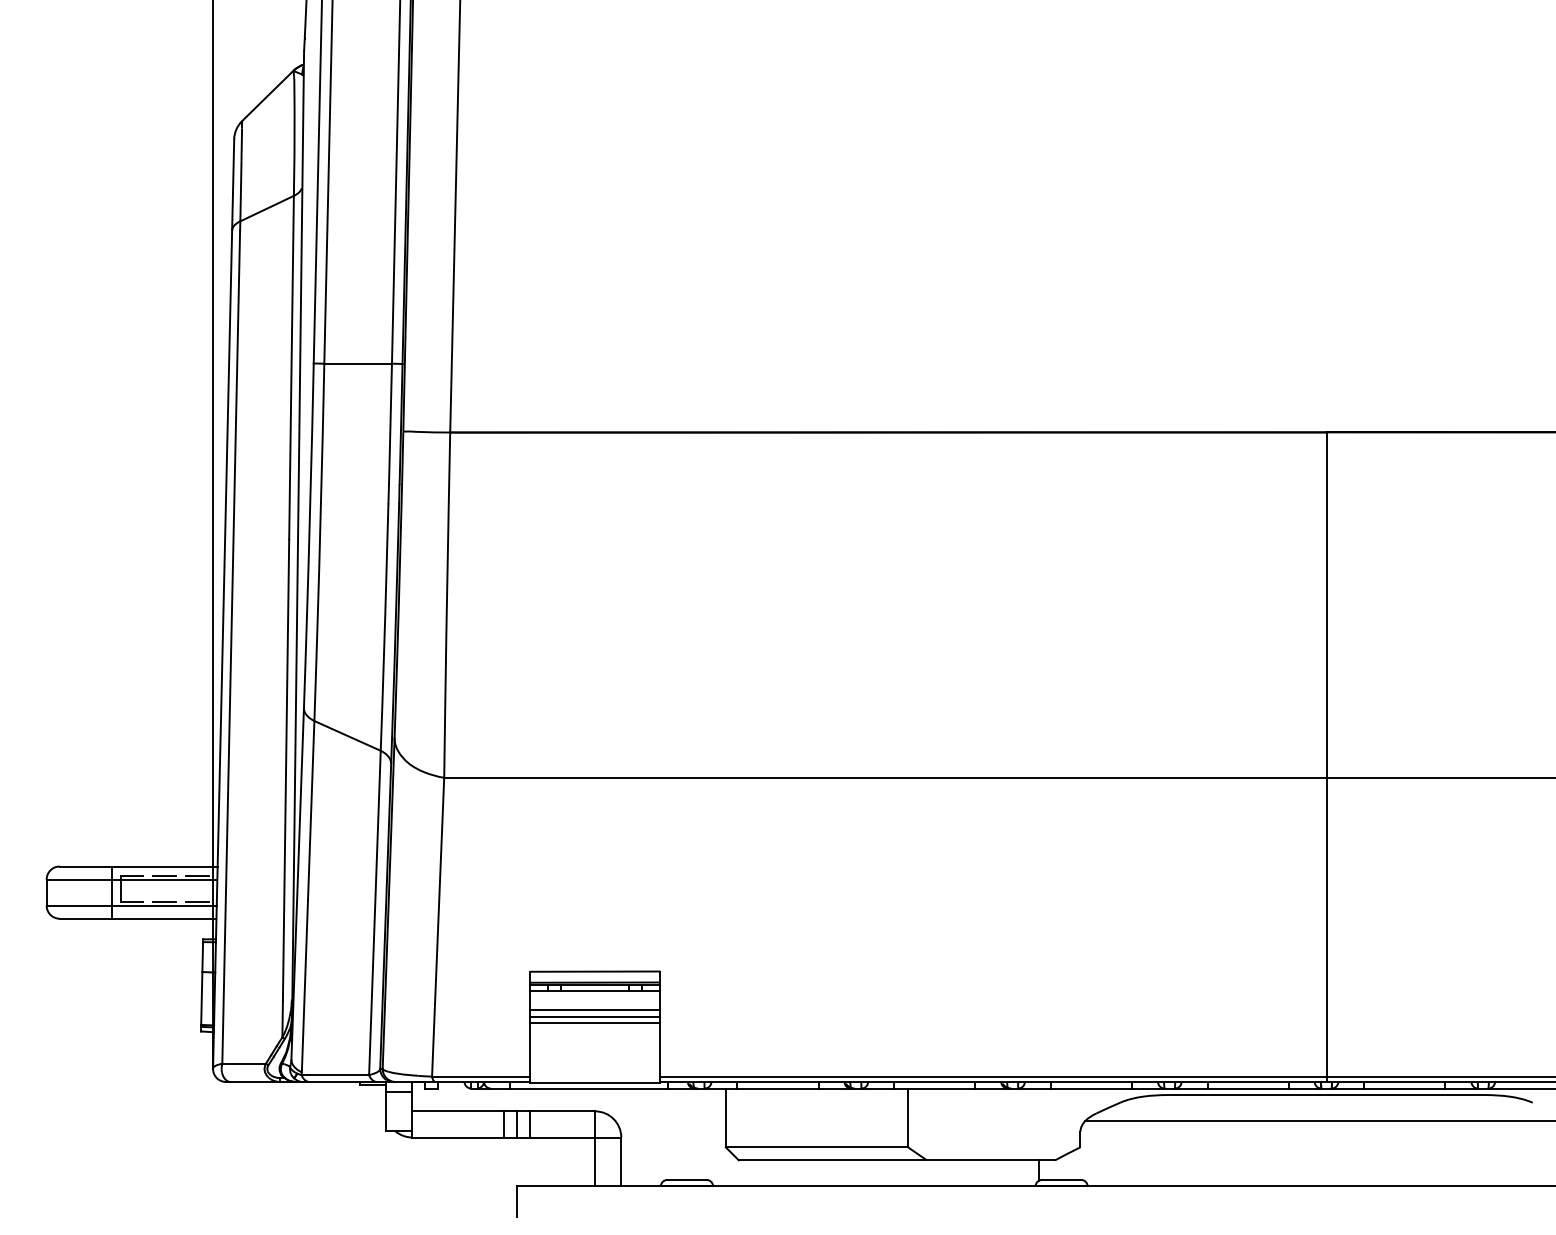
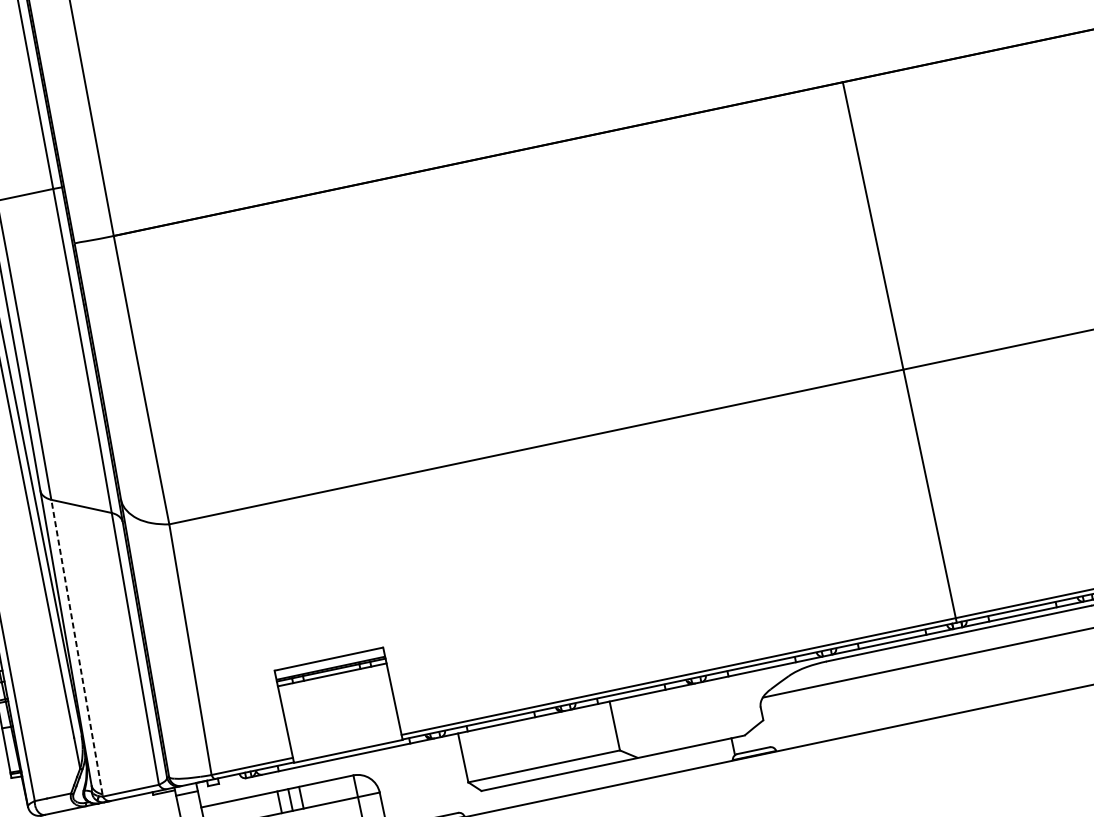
line: (308, 896) -> (77, 646), solid -> dashed
line: (594, 1010) -> (335, 691), removed
line: (594, 1016) -> (336, 696), removed
line: (594, 1022) -> (337, 701), removed

